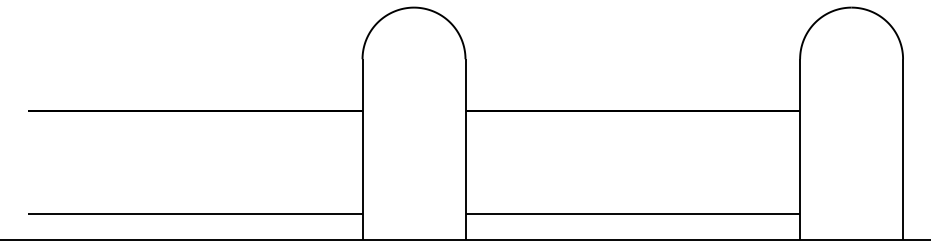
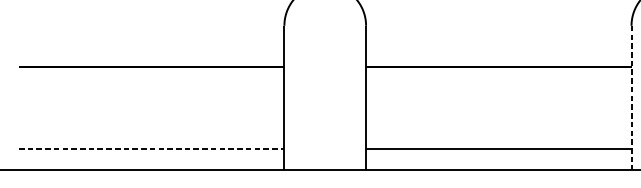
line: (800, 149) -> (631, 97), solid -> dashed
line: (195, 214) -> (151, 148), solid -> dashed

